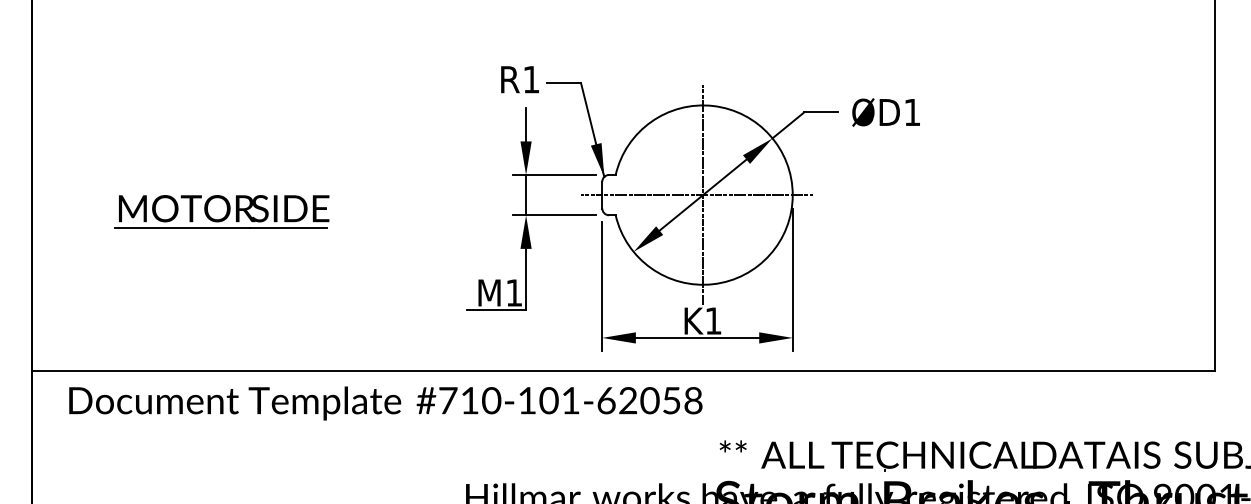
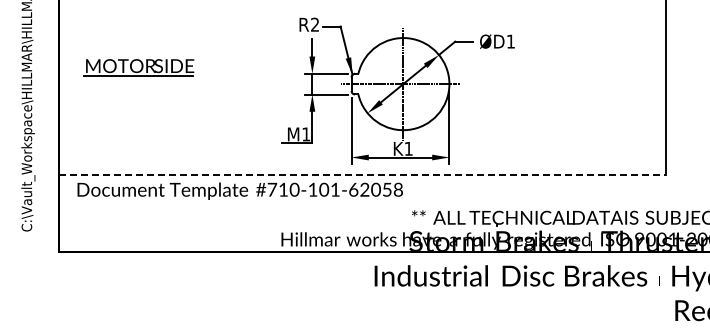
text: (530, 79) -> (314, 24), R1 -> R2
part: (220, 211) -> (138, 67), moved
line: (623, 370) -> (362, 174), solid -> dashed

